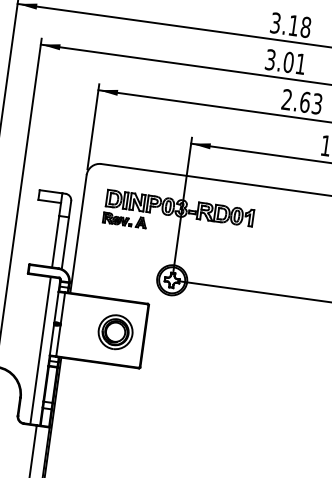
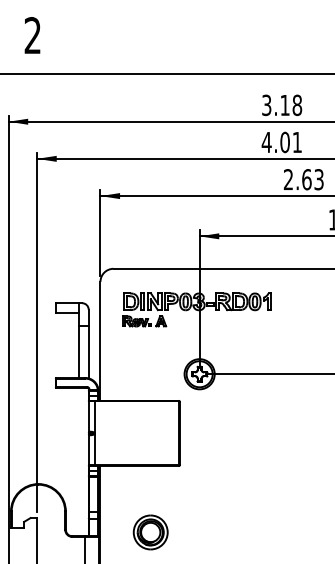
text: (270, 59) -> (266, 142), 3.01 -> 4.01
part: (115, 332) -> (150, 532), moved
line: (40, 350) -> (78, 461), removed

